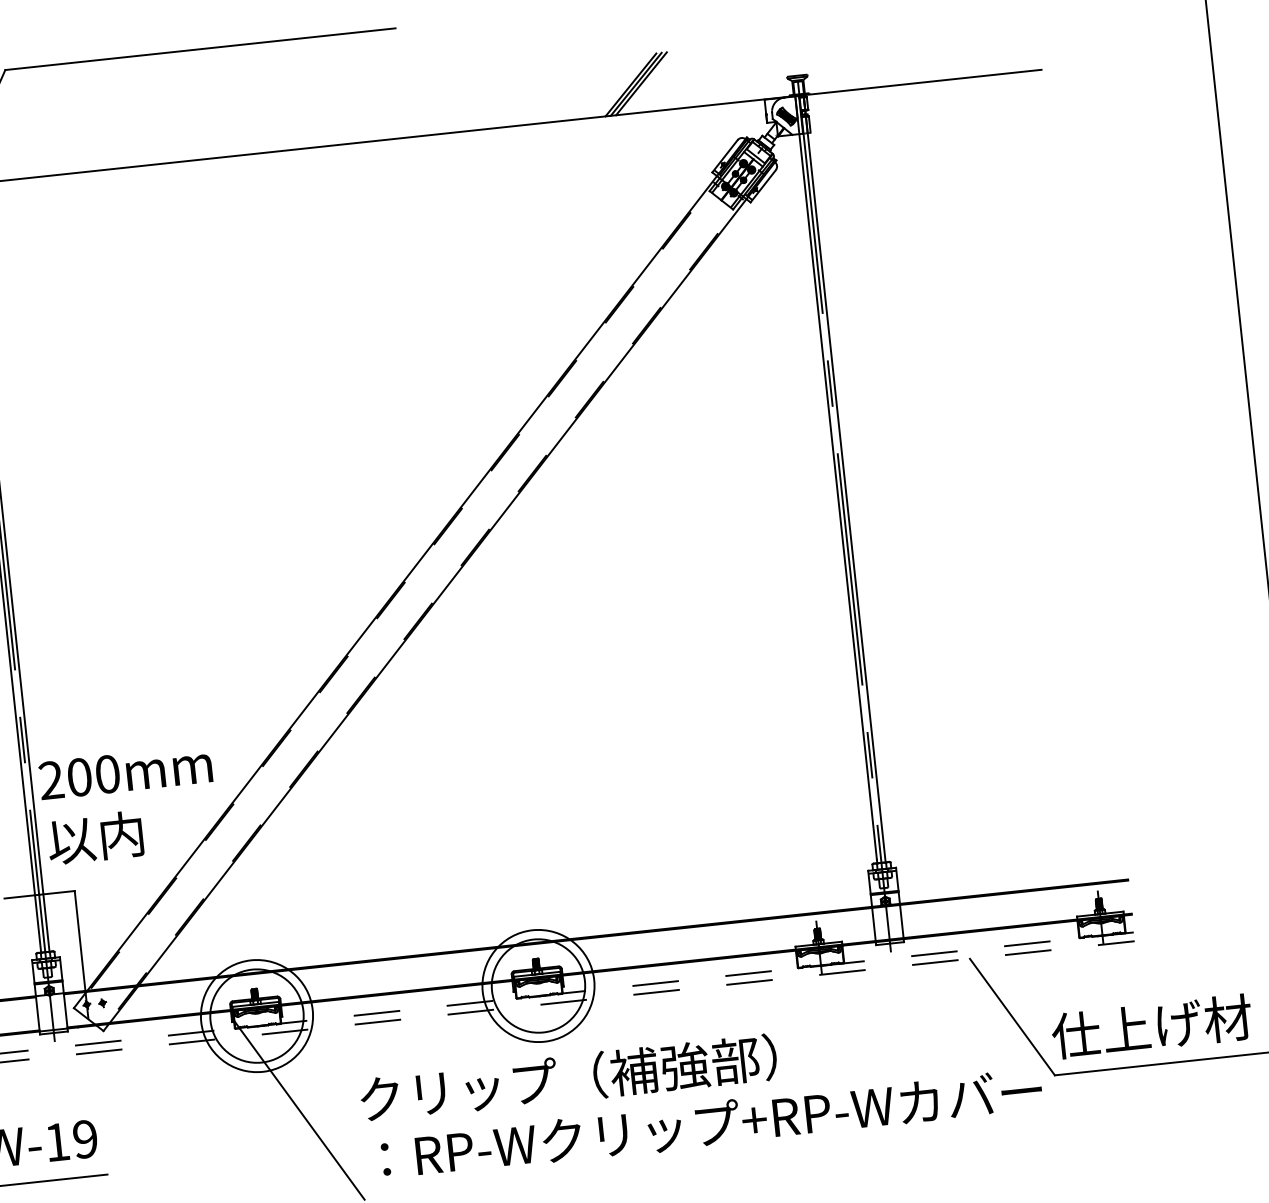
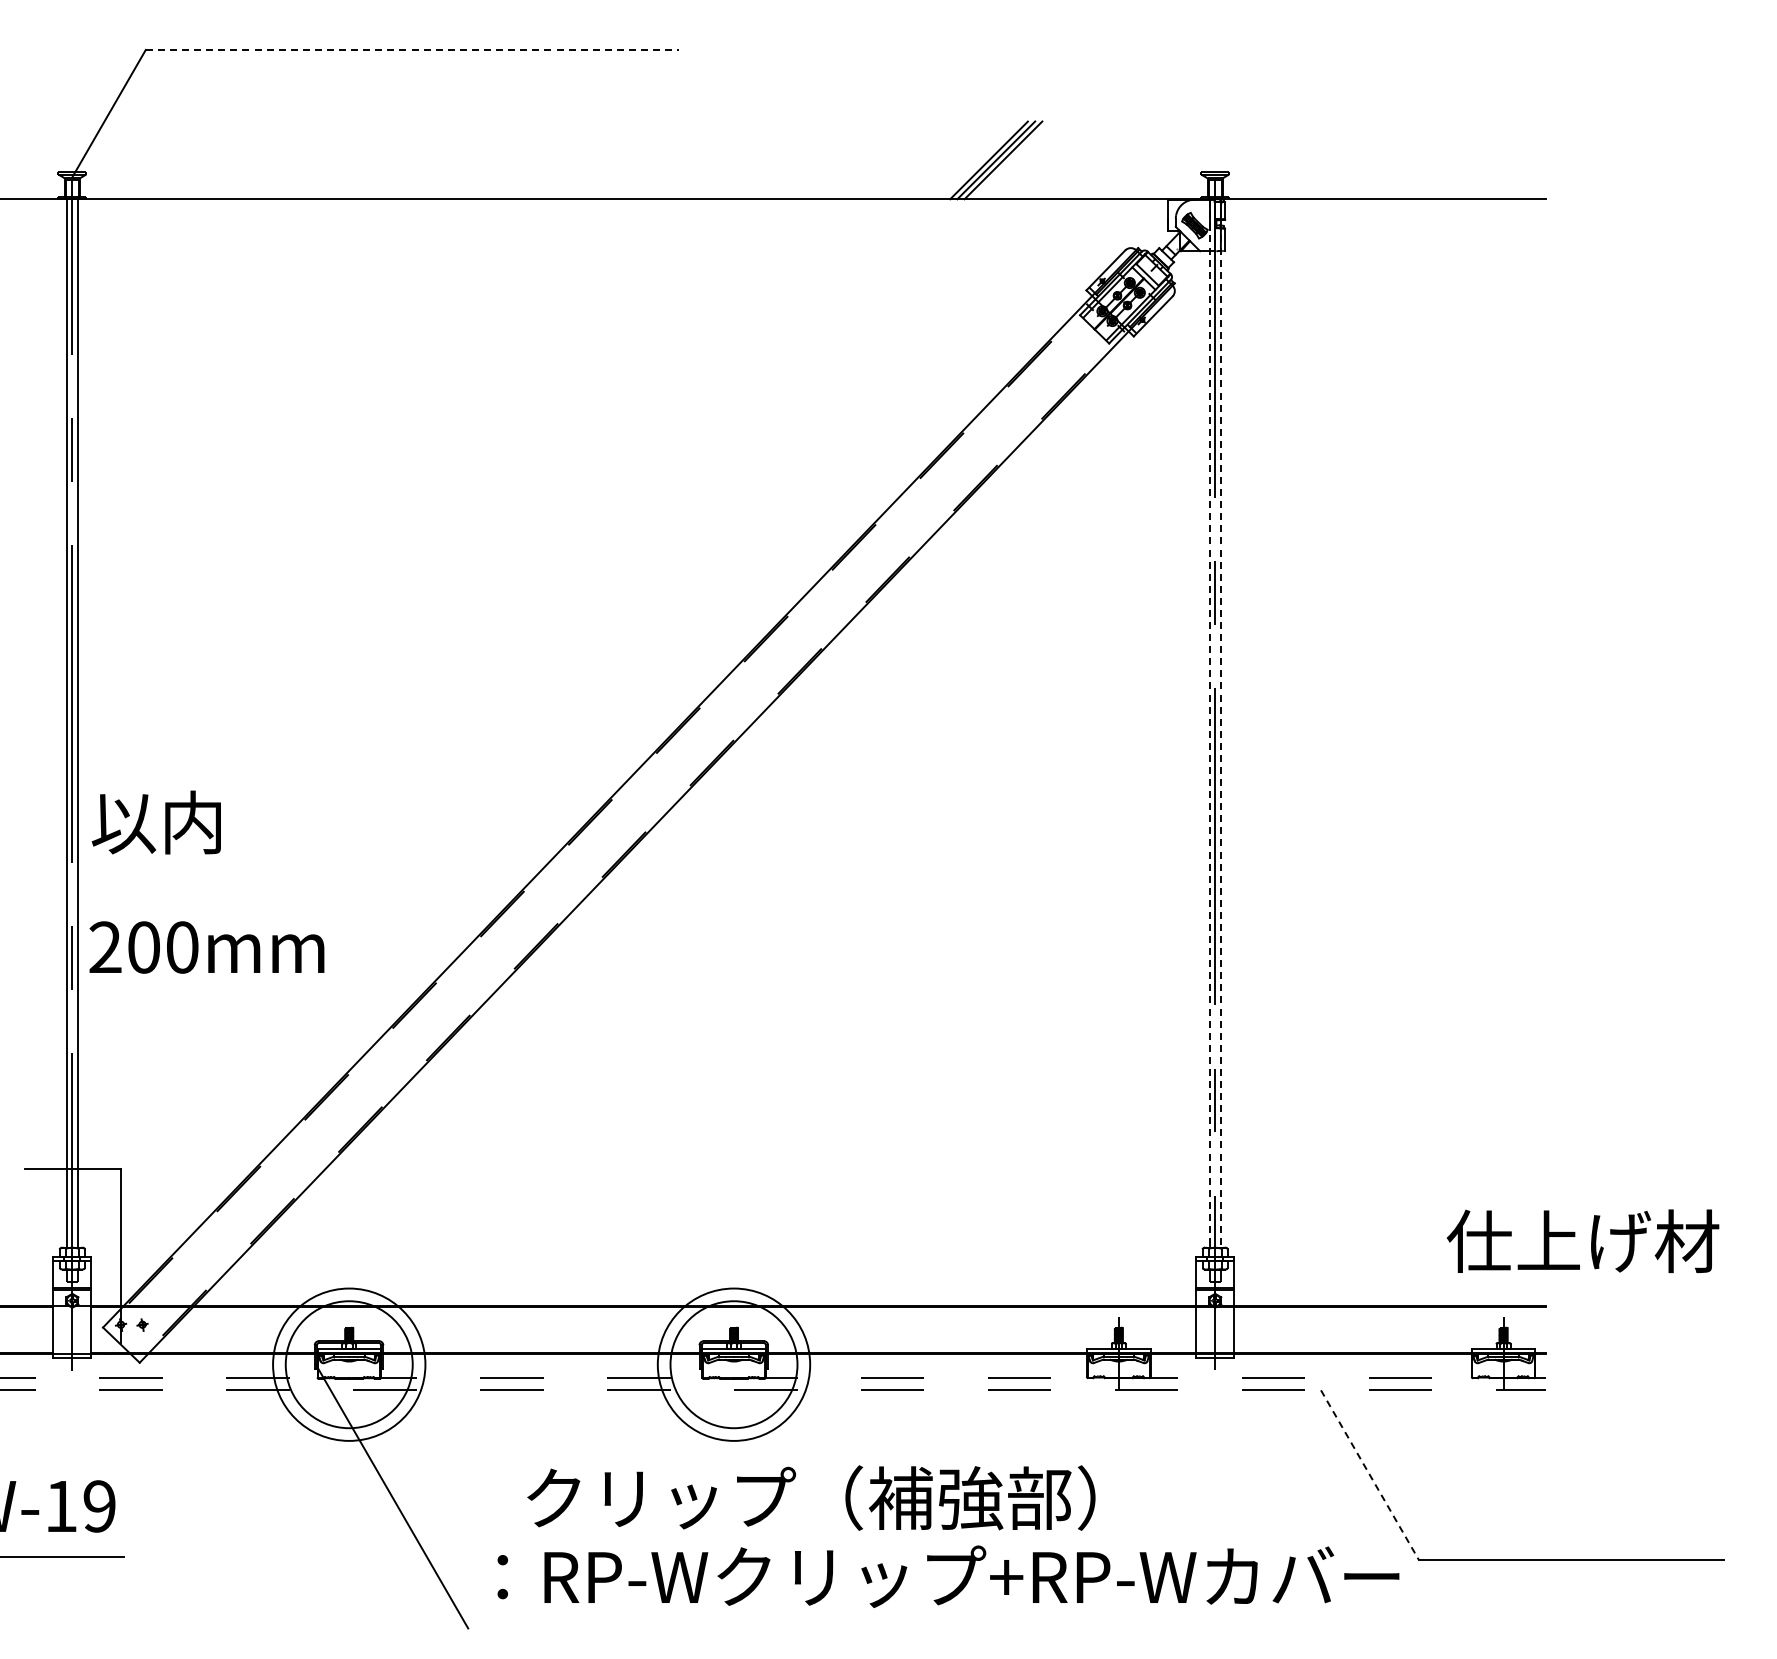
line: (200, 48) -> (412, 49), solid -> dashed
line: (836, 478) -> (1209, 721), solid -> dashed
line: (845, 479) -> (1221, 724), solid -> dashed
text: (125, 772) -> (206, 947), moved
text: (94, 837) -> (155, 822), moved
line: (1012, 1017) -> (1369, 1475), solid -> dashed
text: (1151, 1026) -> (1582, 1240), moved
text: (568, 1078) -> (811, 1497), moved

